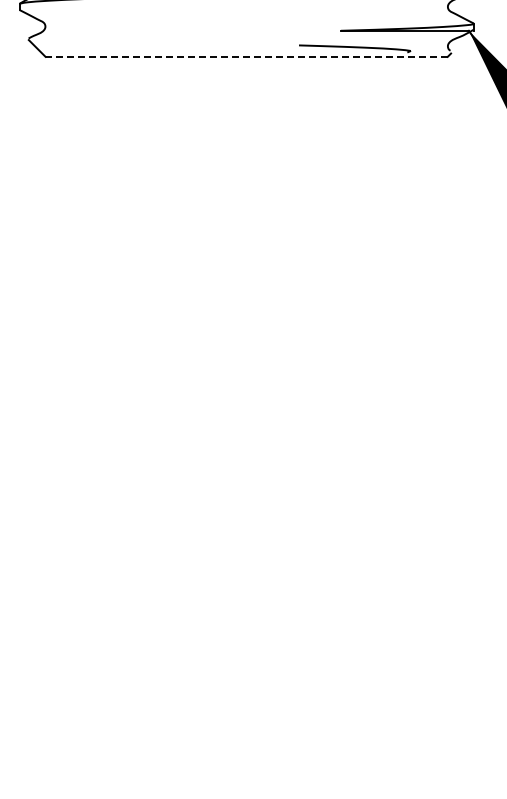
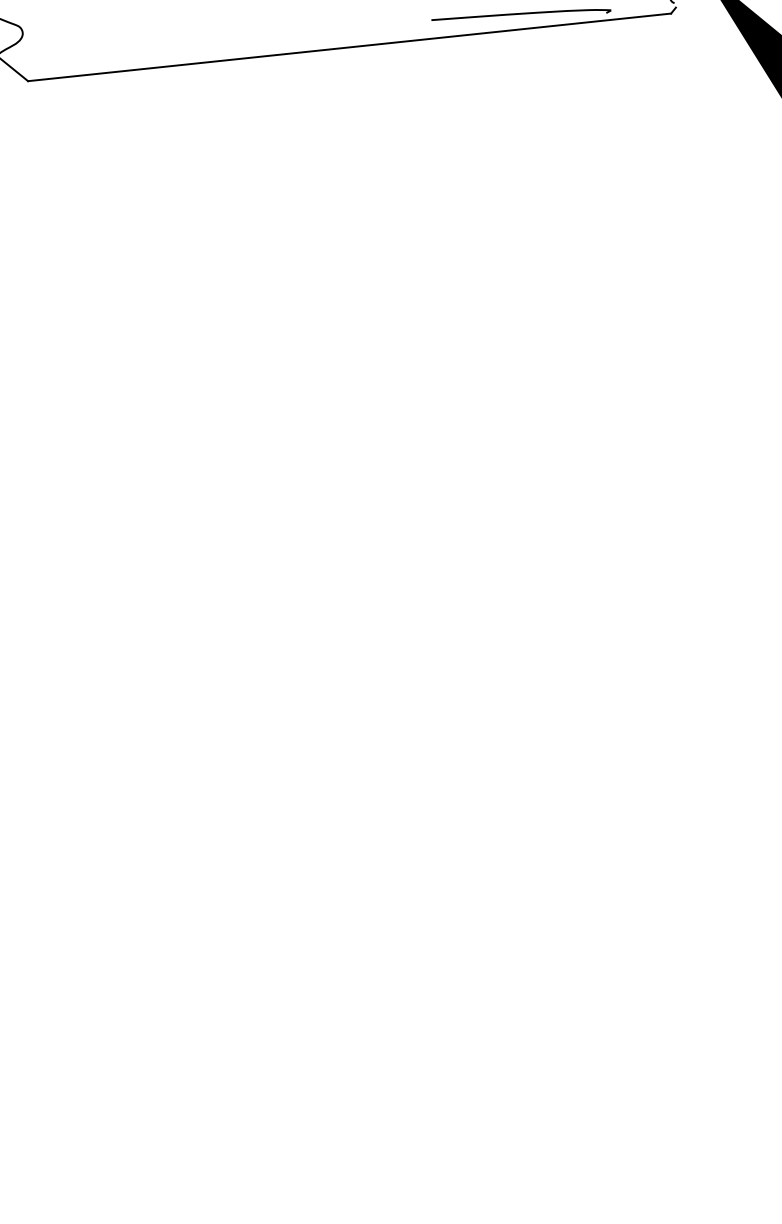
line: (246, 56) -> (349, 46), dashed -> solid

